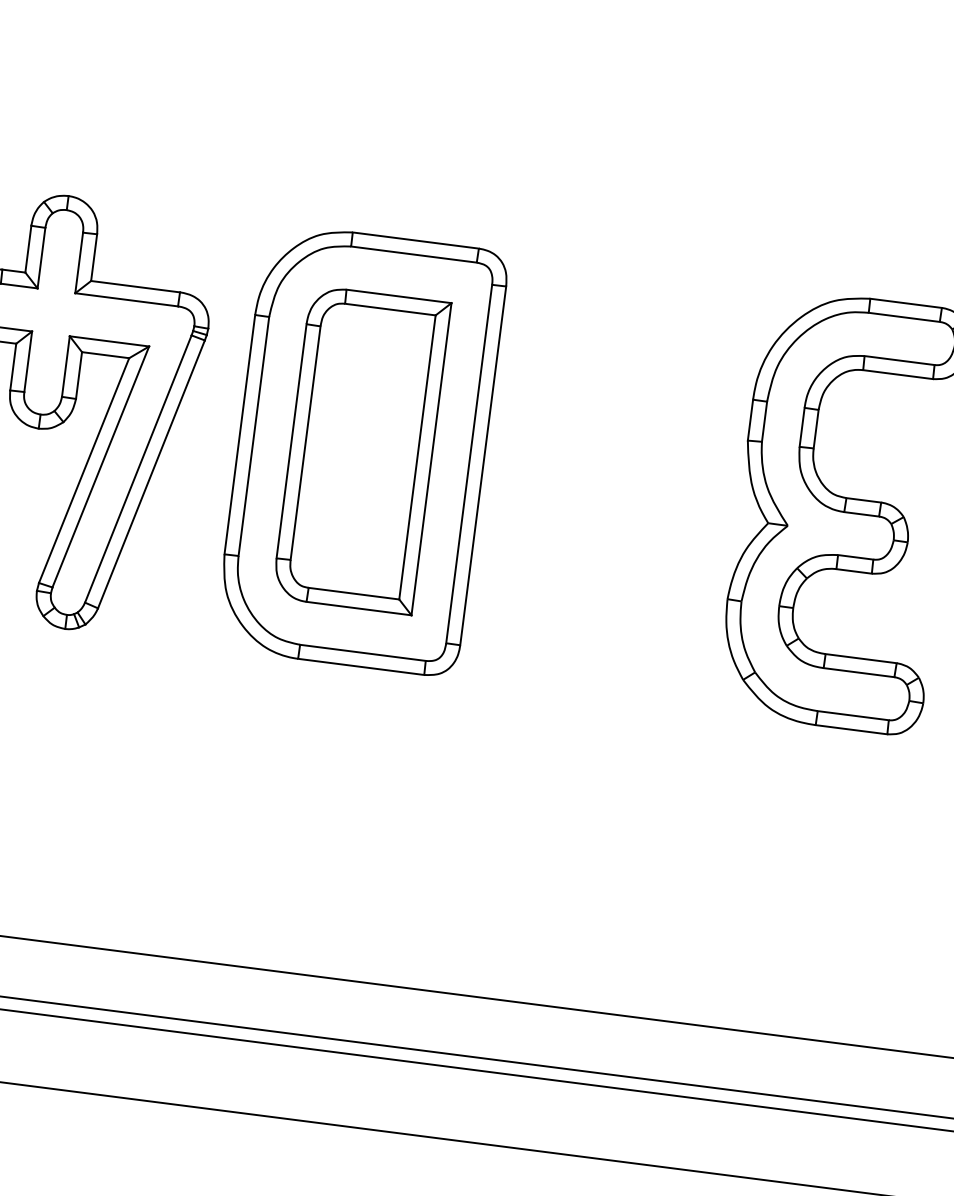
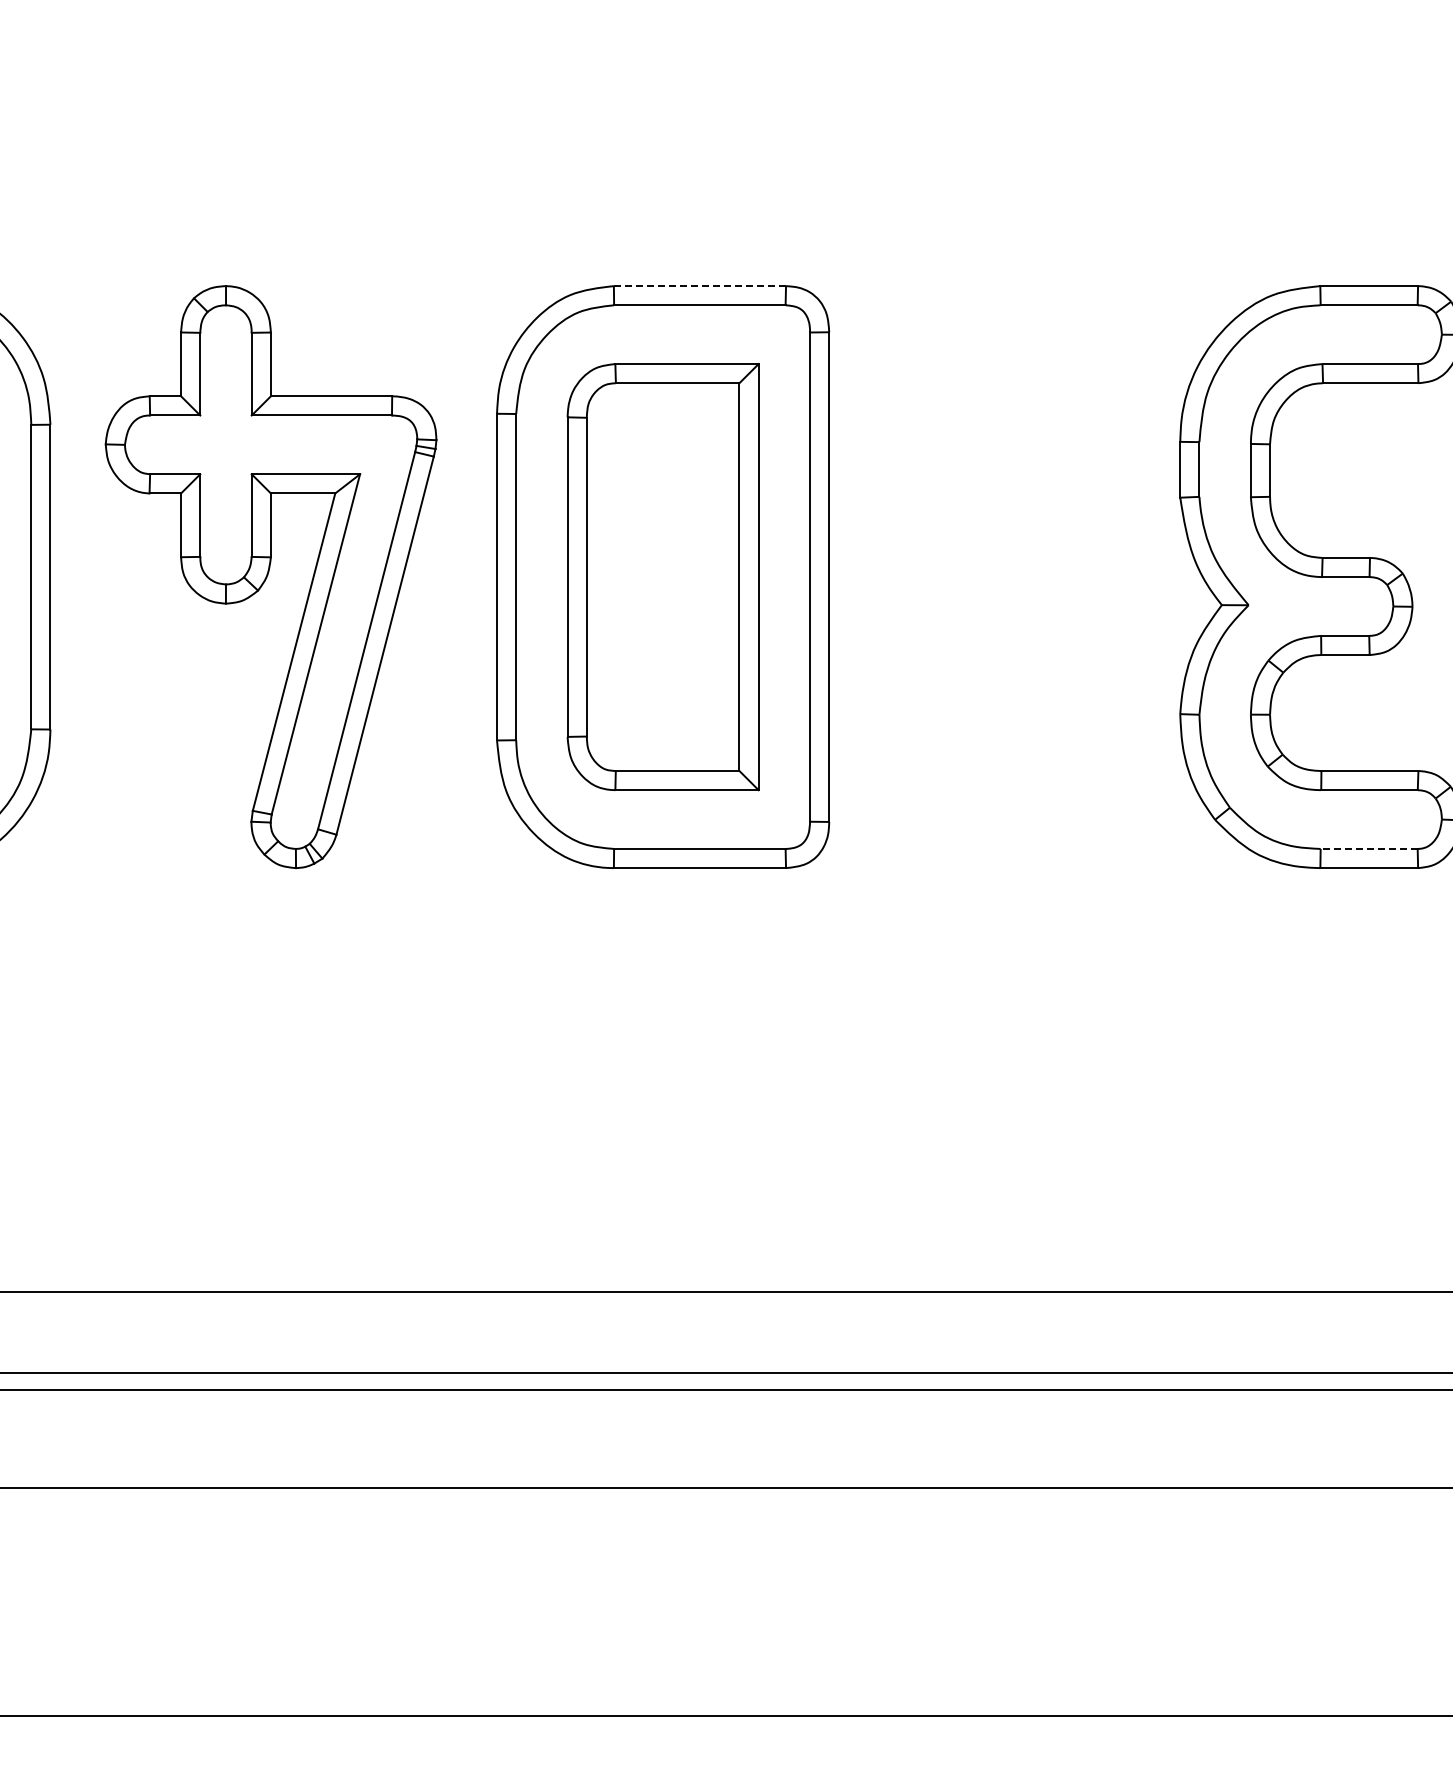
line: (415, 240) -> (699, 286), solid -> dashed
line: (852, 715) -> (1368, 848), solid -> dashed

